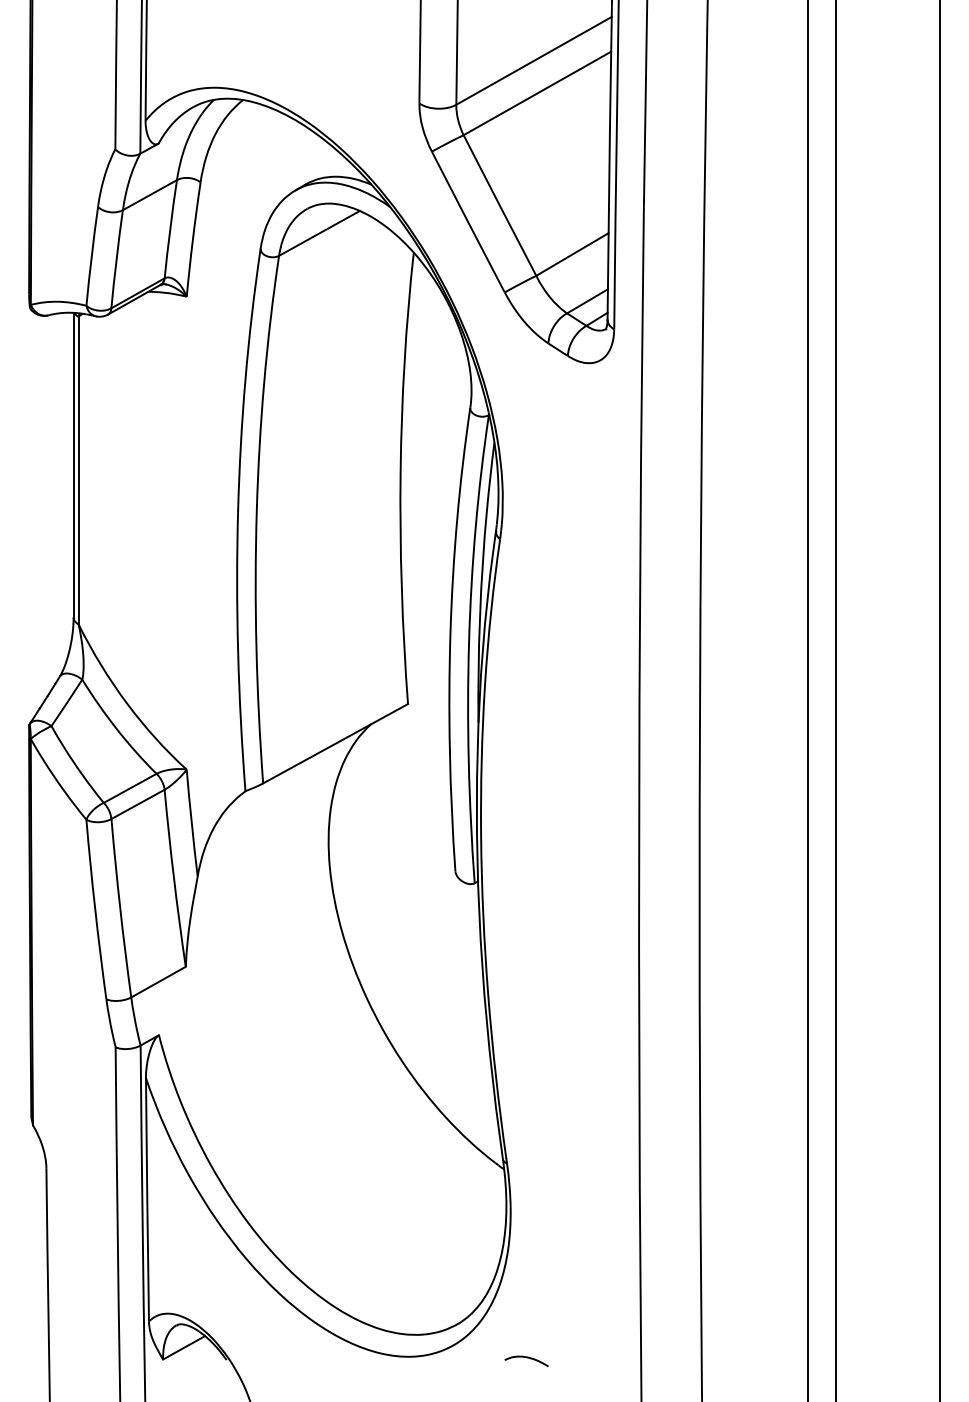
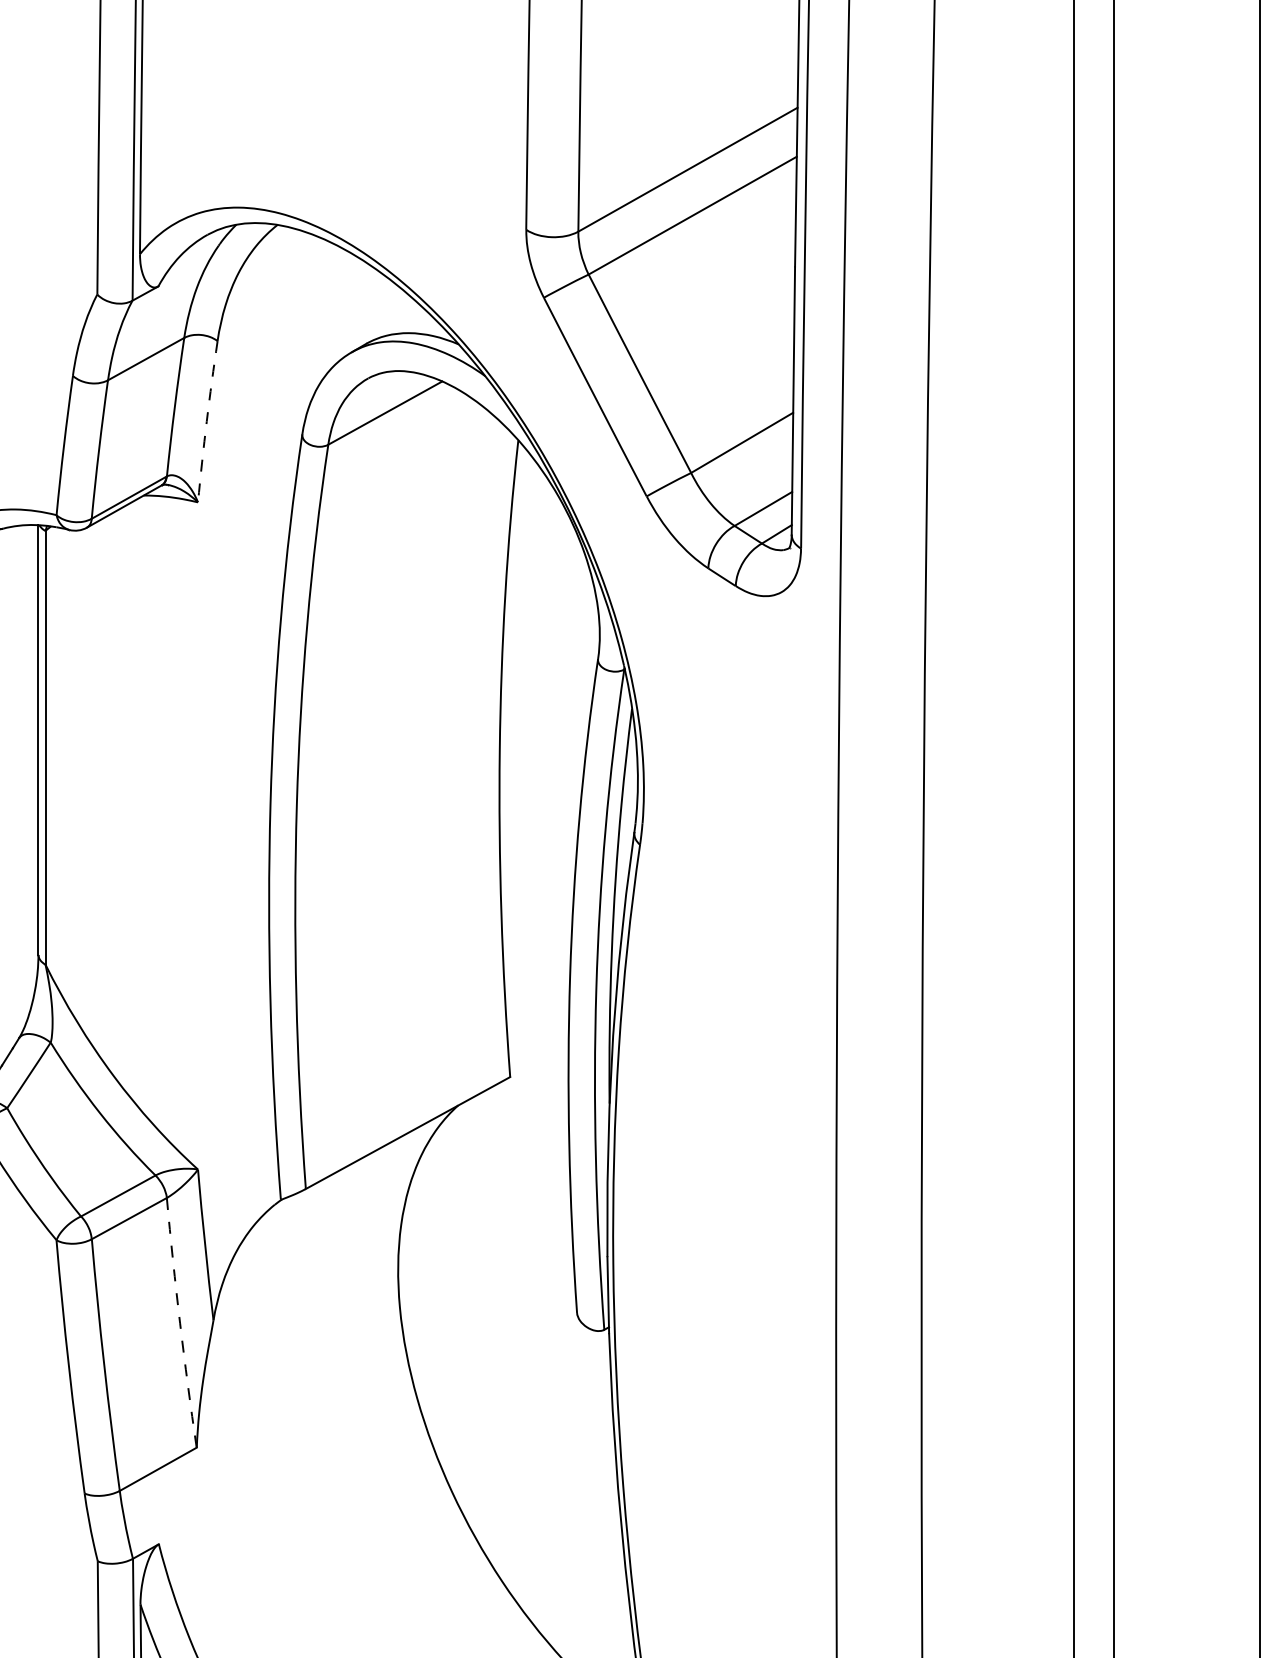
arc: (192, 239) -> (206, 421), solid -> dashed
arc: (174, 878) -> (180, 1323), solid -> dashed

